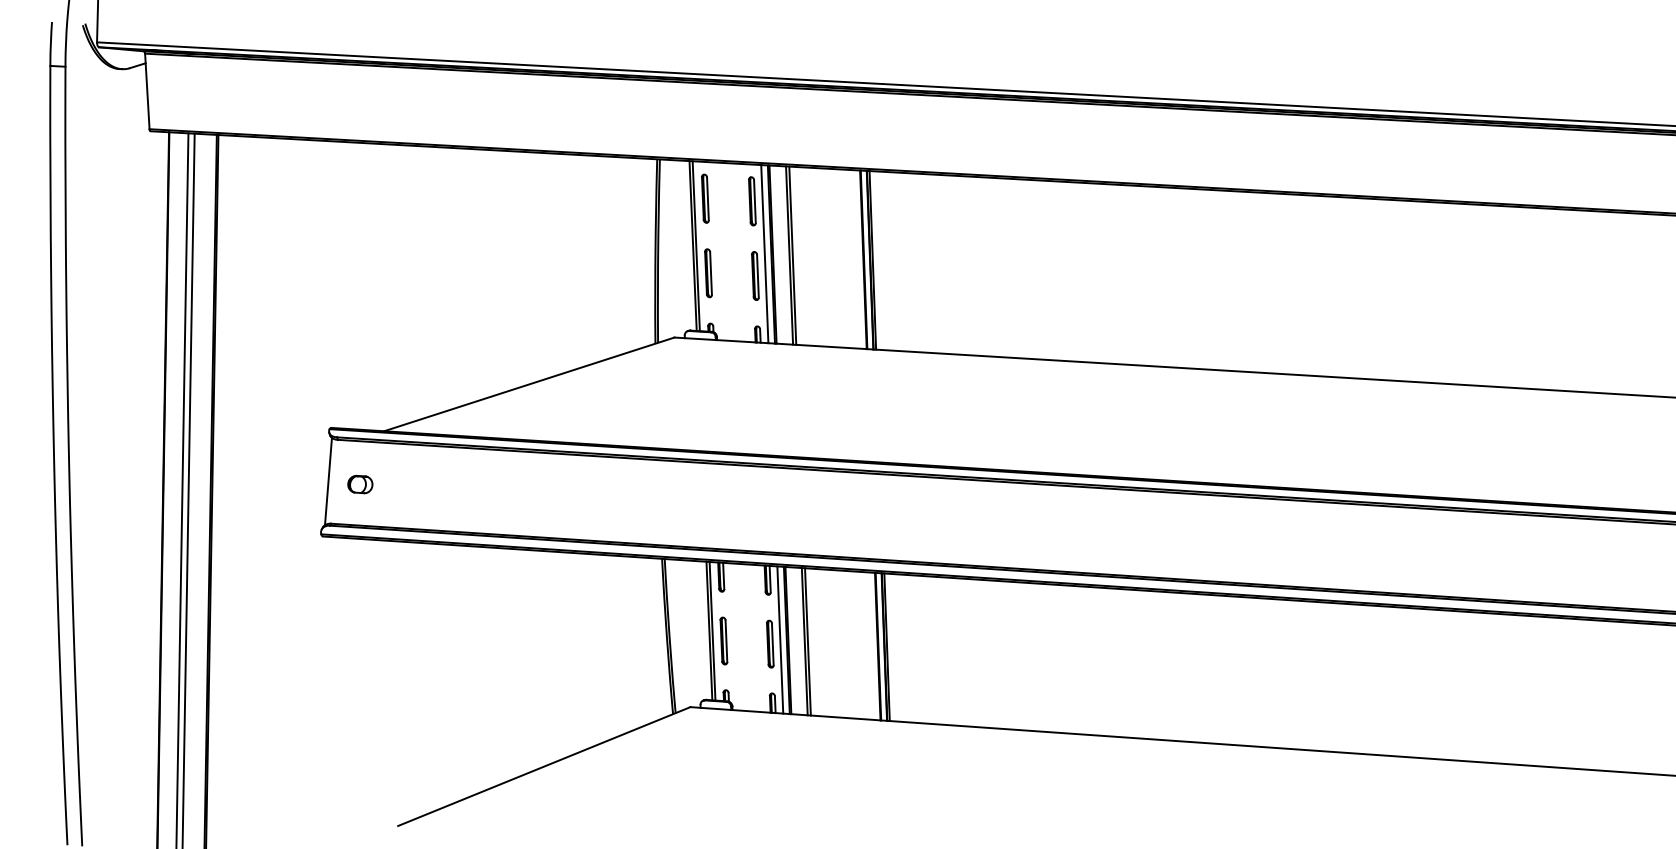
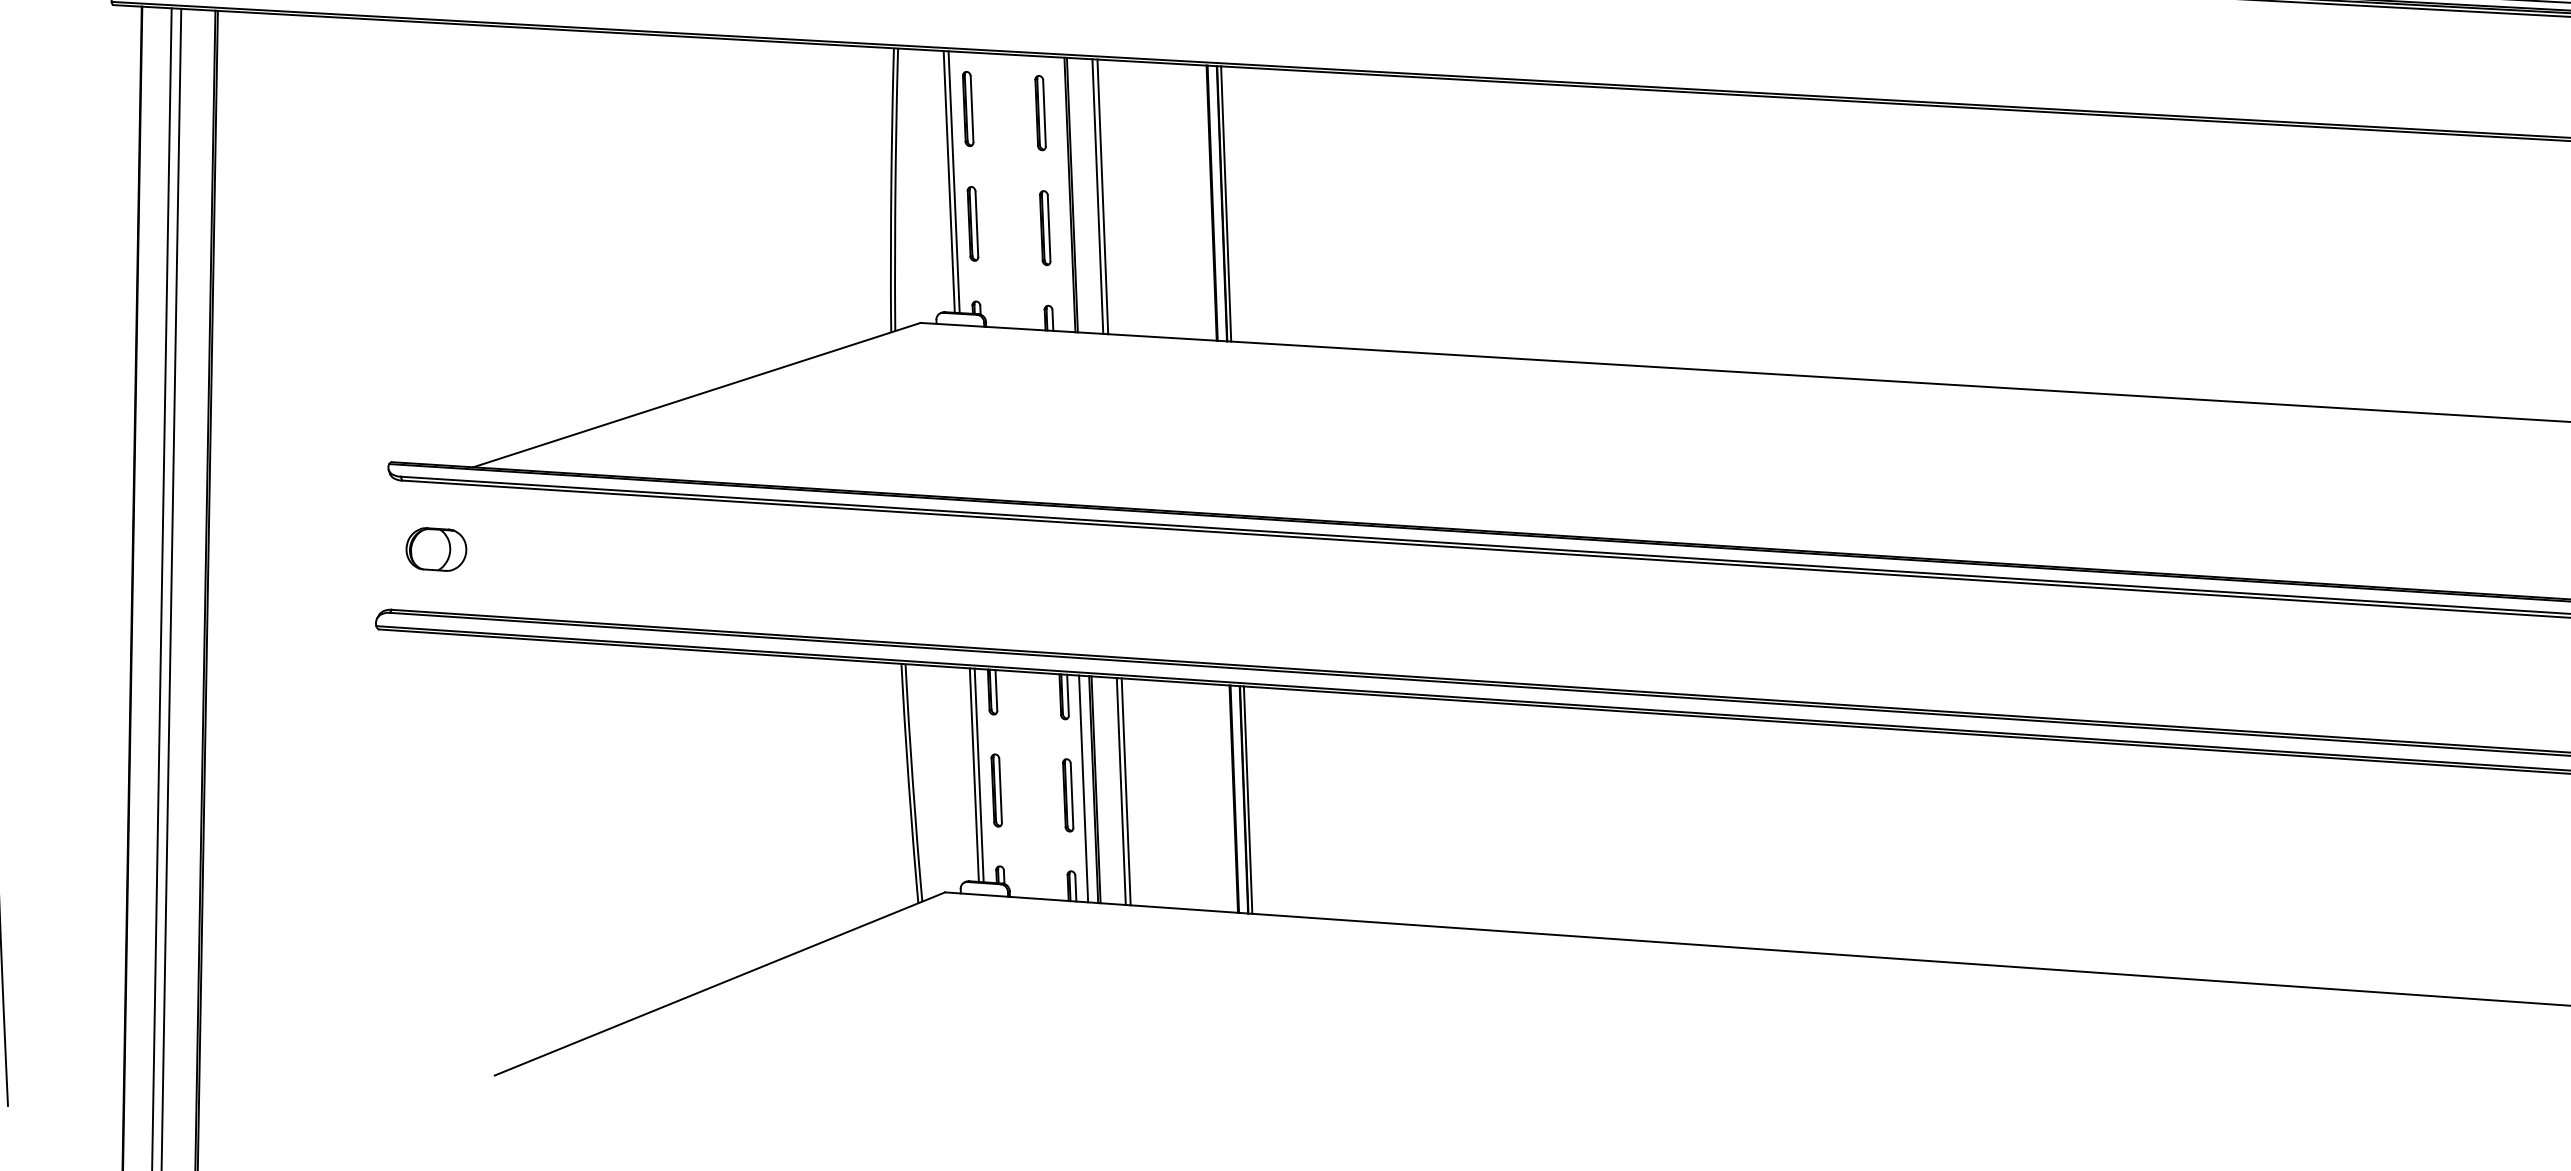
line: (764, 254) -> (1059, 194), removed
line: (328, 481) -> (387, 544), removed
part: (360, 484) -> (436, 549), size x1.6

